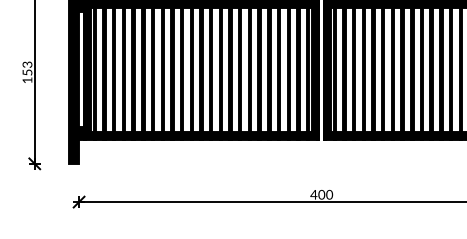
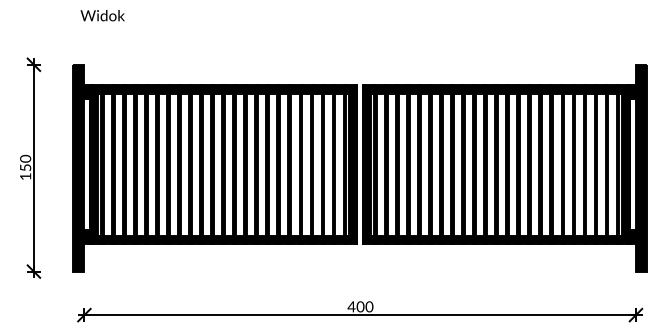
text: (27, 64) -> (25, 158), 153 -> 150

